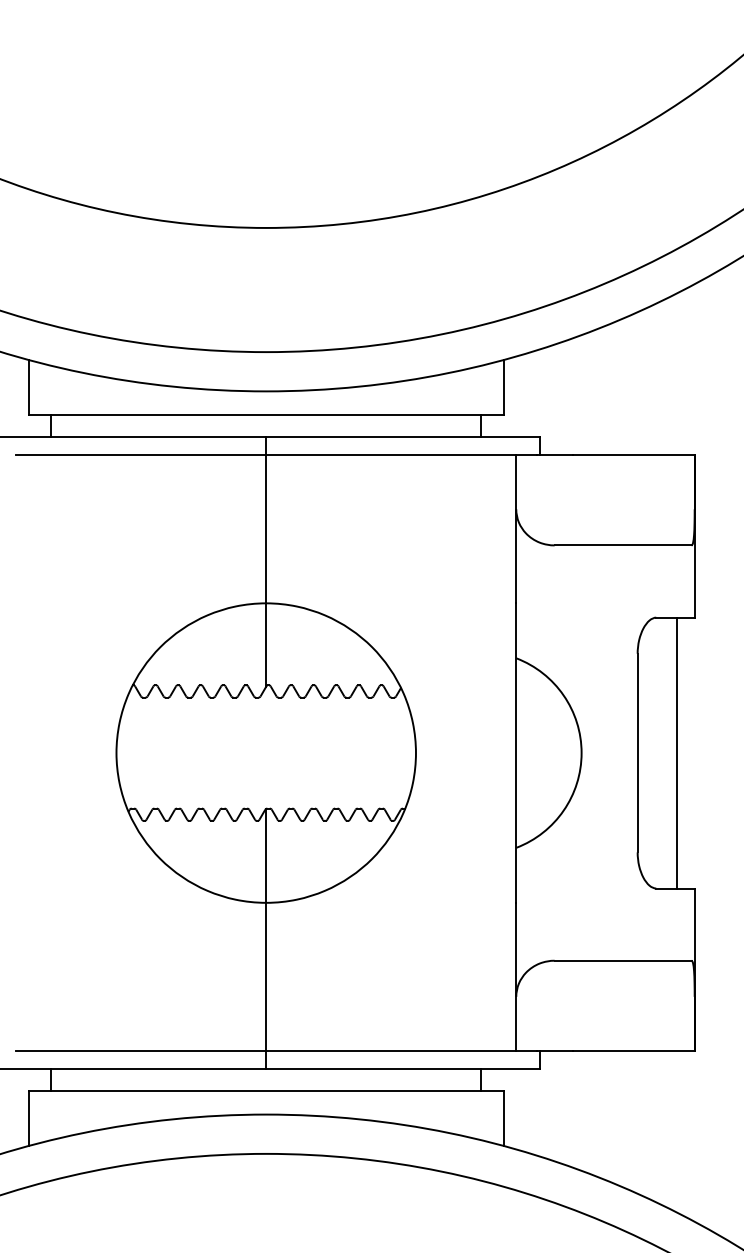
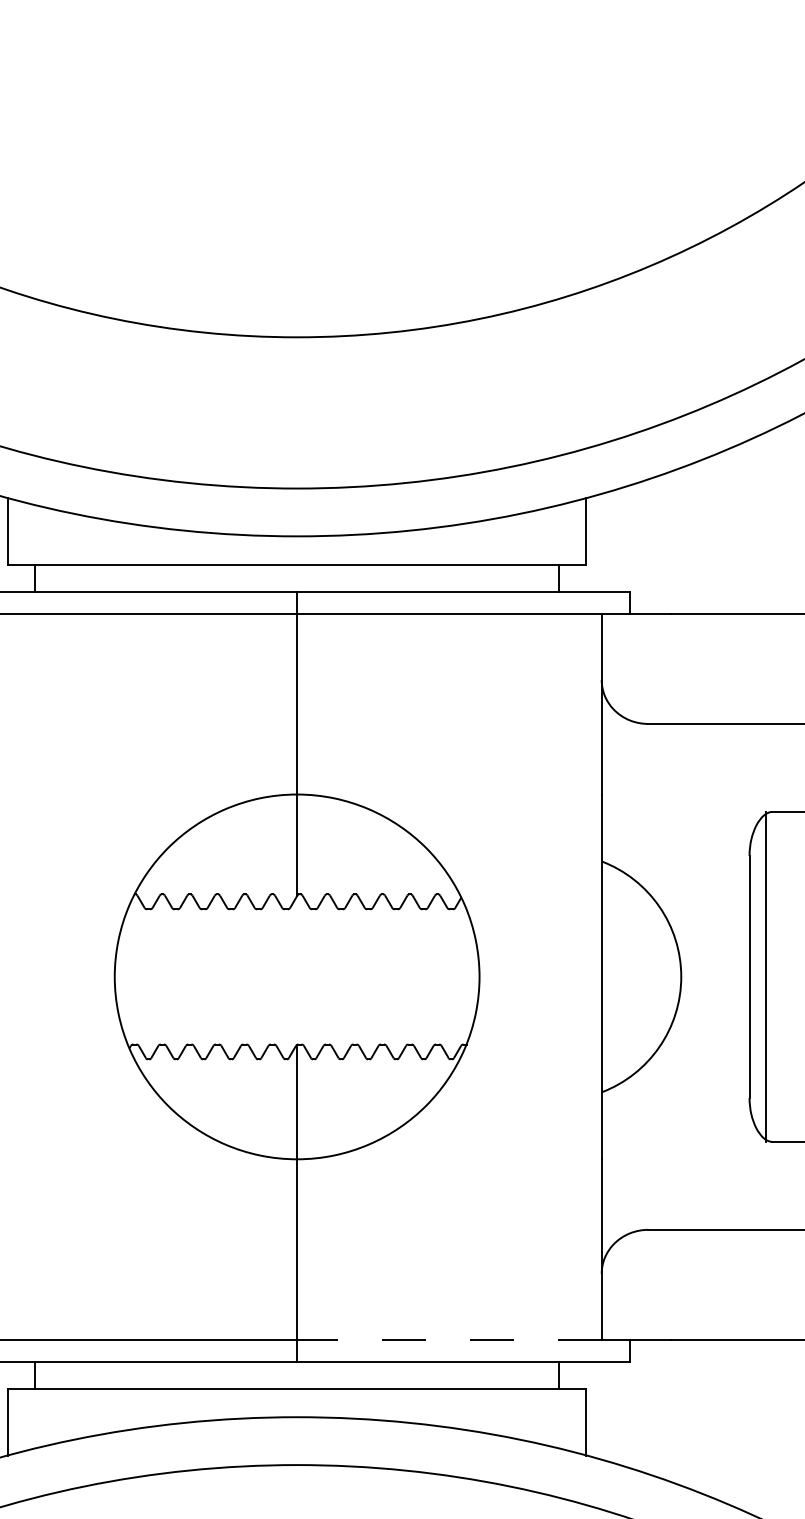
line: (677, 752) -> (766, 976), moved
line: (390, 1051) -> (448, 1340), solid -> dashed

